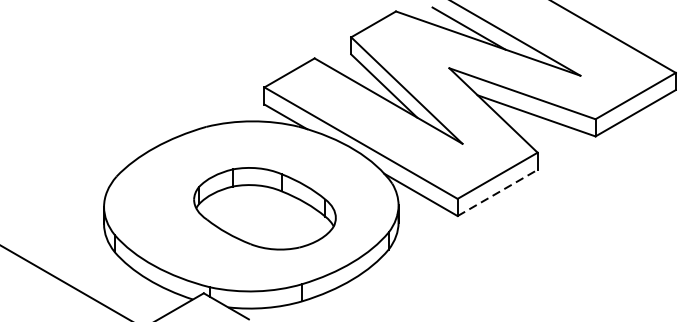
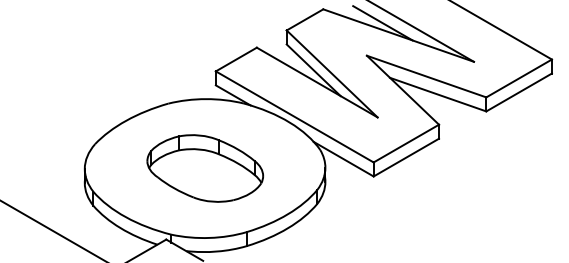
line: (497, 192) -> (406, 157), dashed -> solid
part: (264, 208) -> (204, 168), moved

